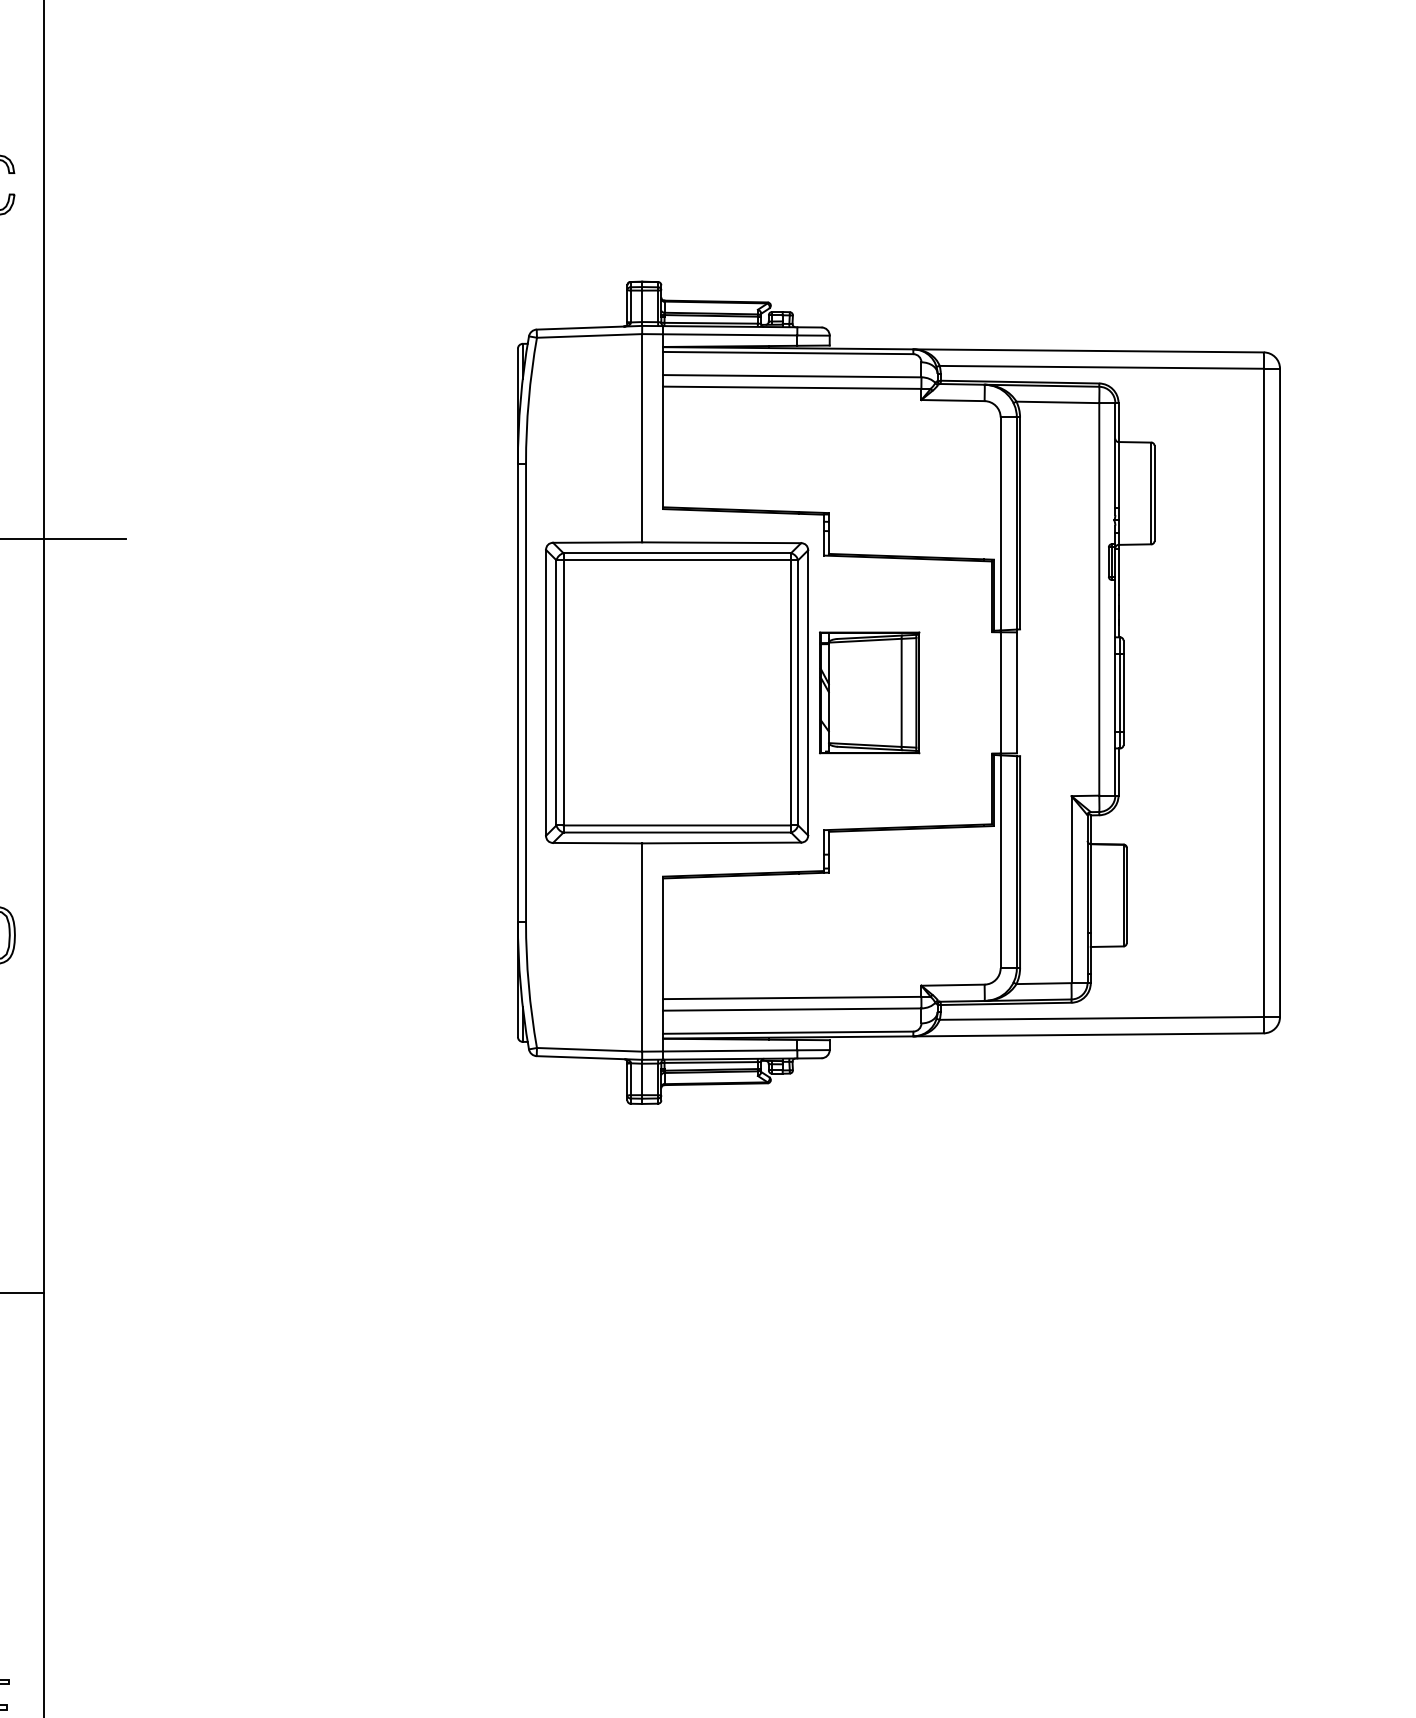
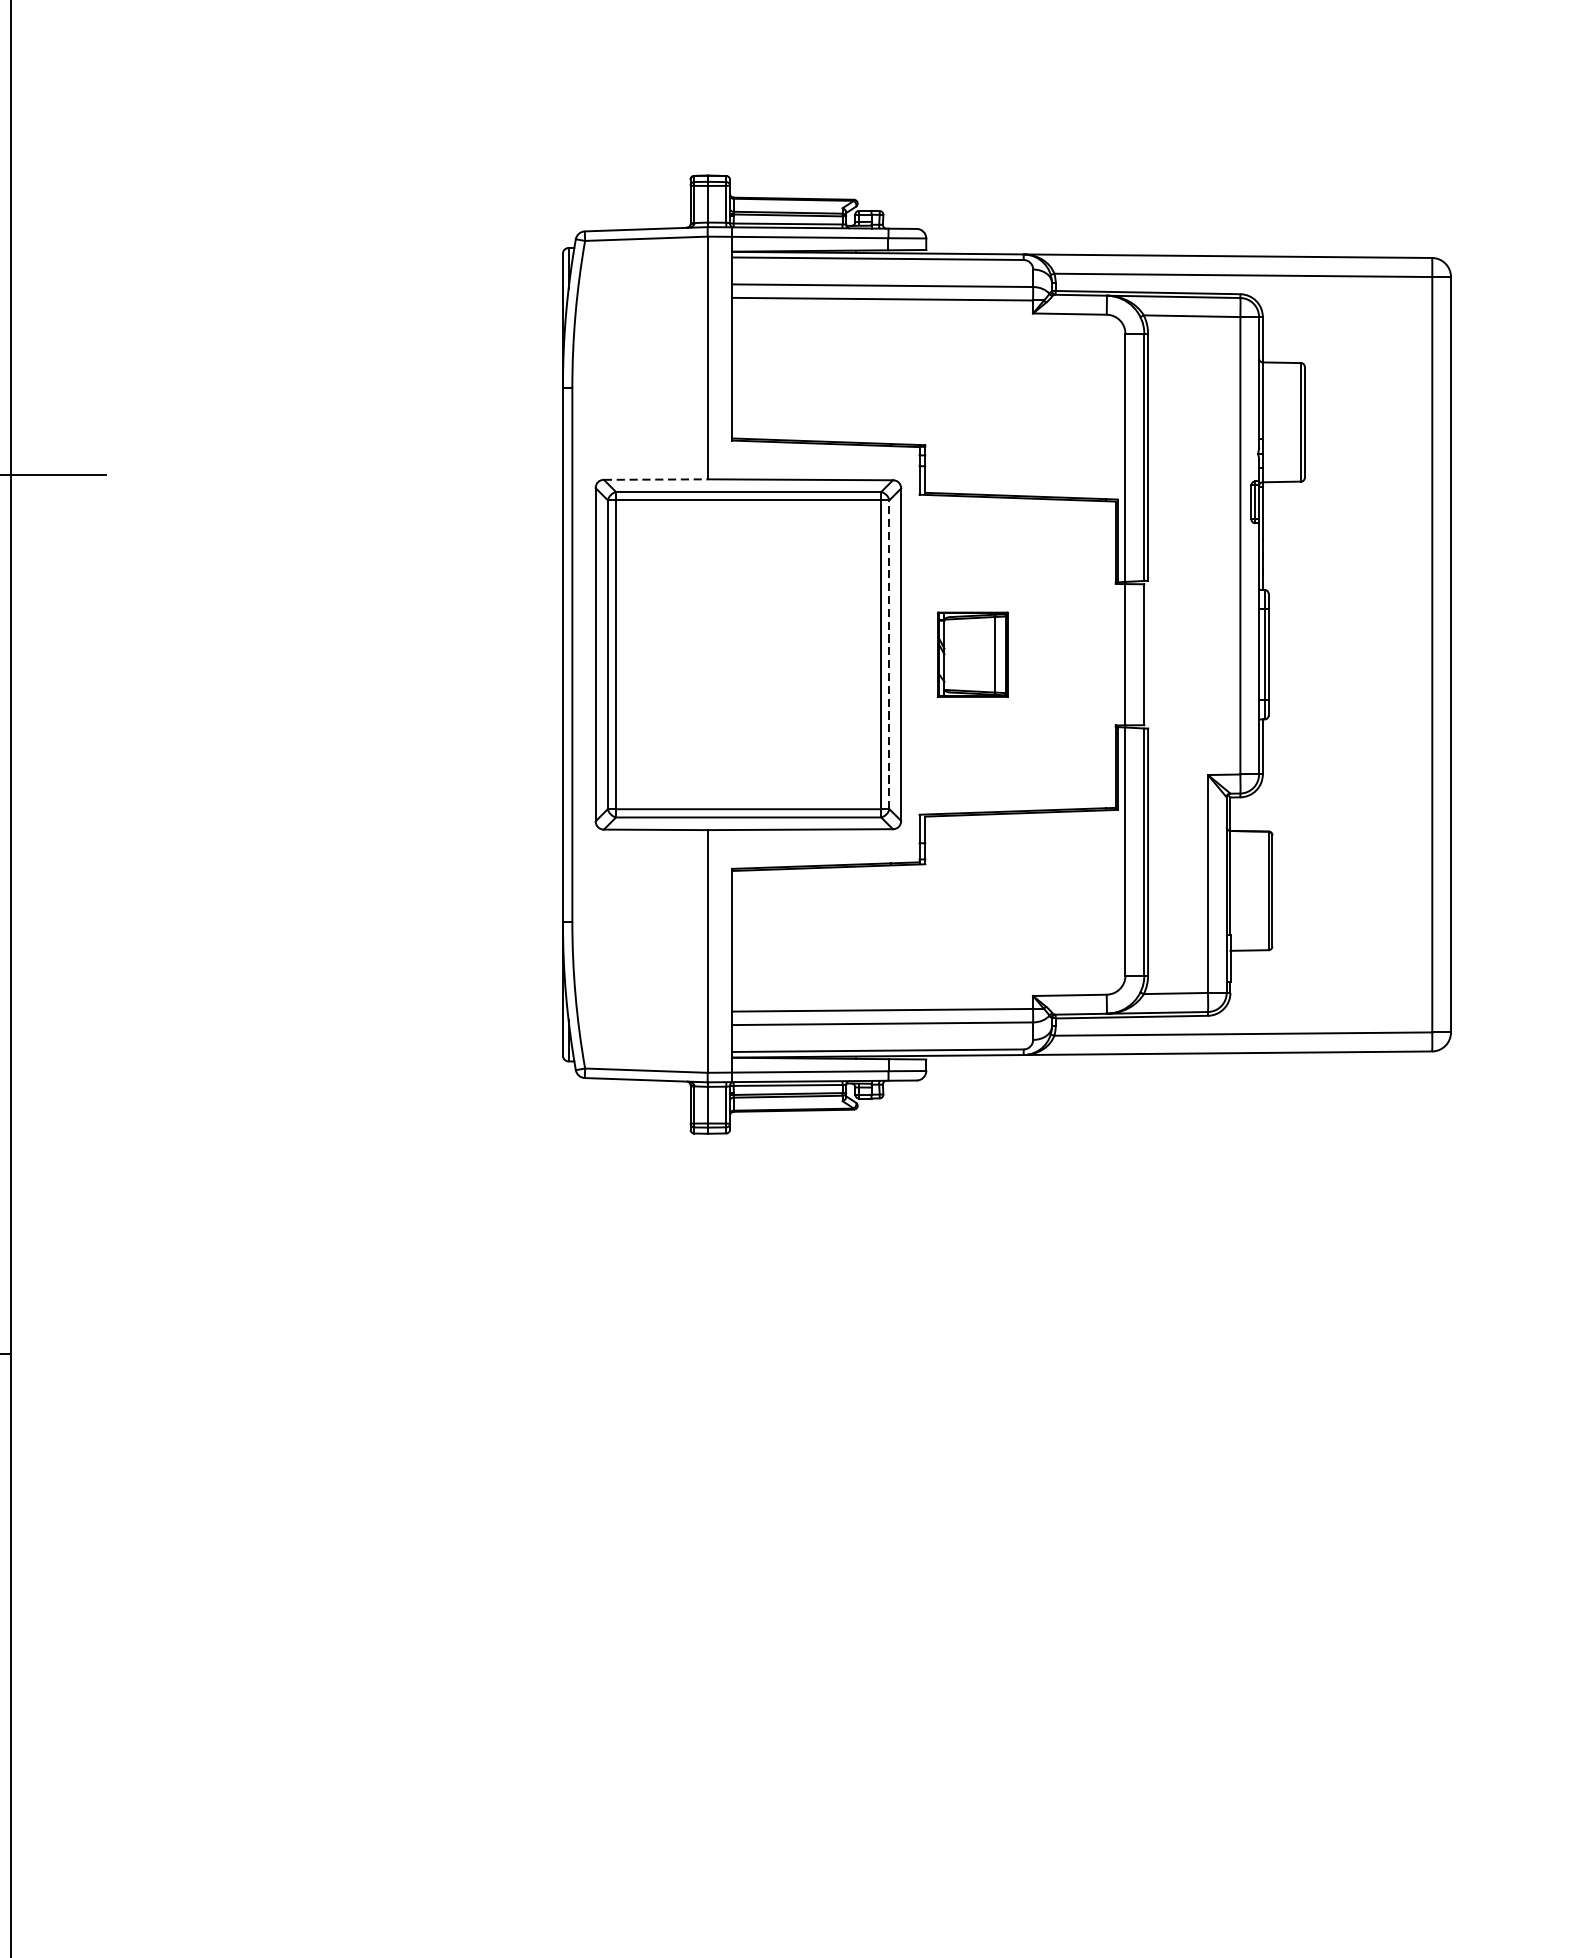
line: (597, 542) -> (655, 479), solid -> dashed
line: (798, 692) -> (889, 654), solid -> dashed
part: (869, 692) -> (972, 654), size x0.6

